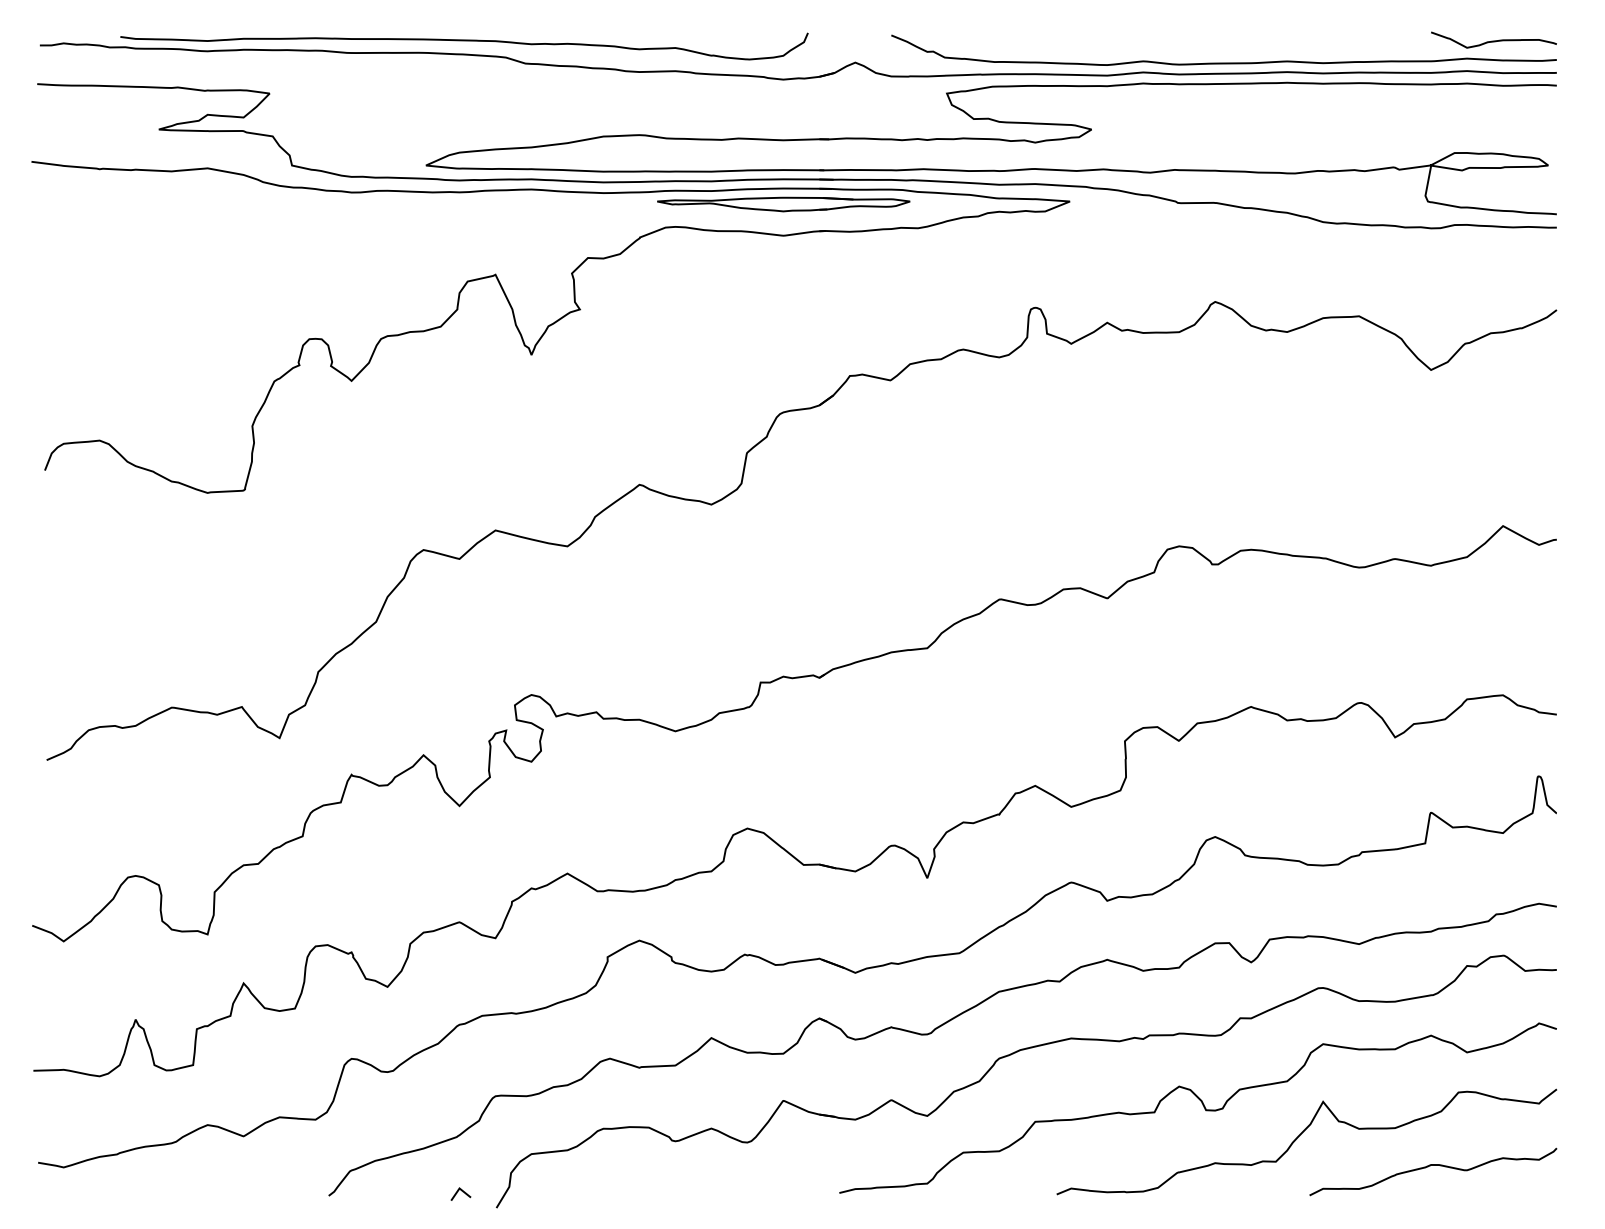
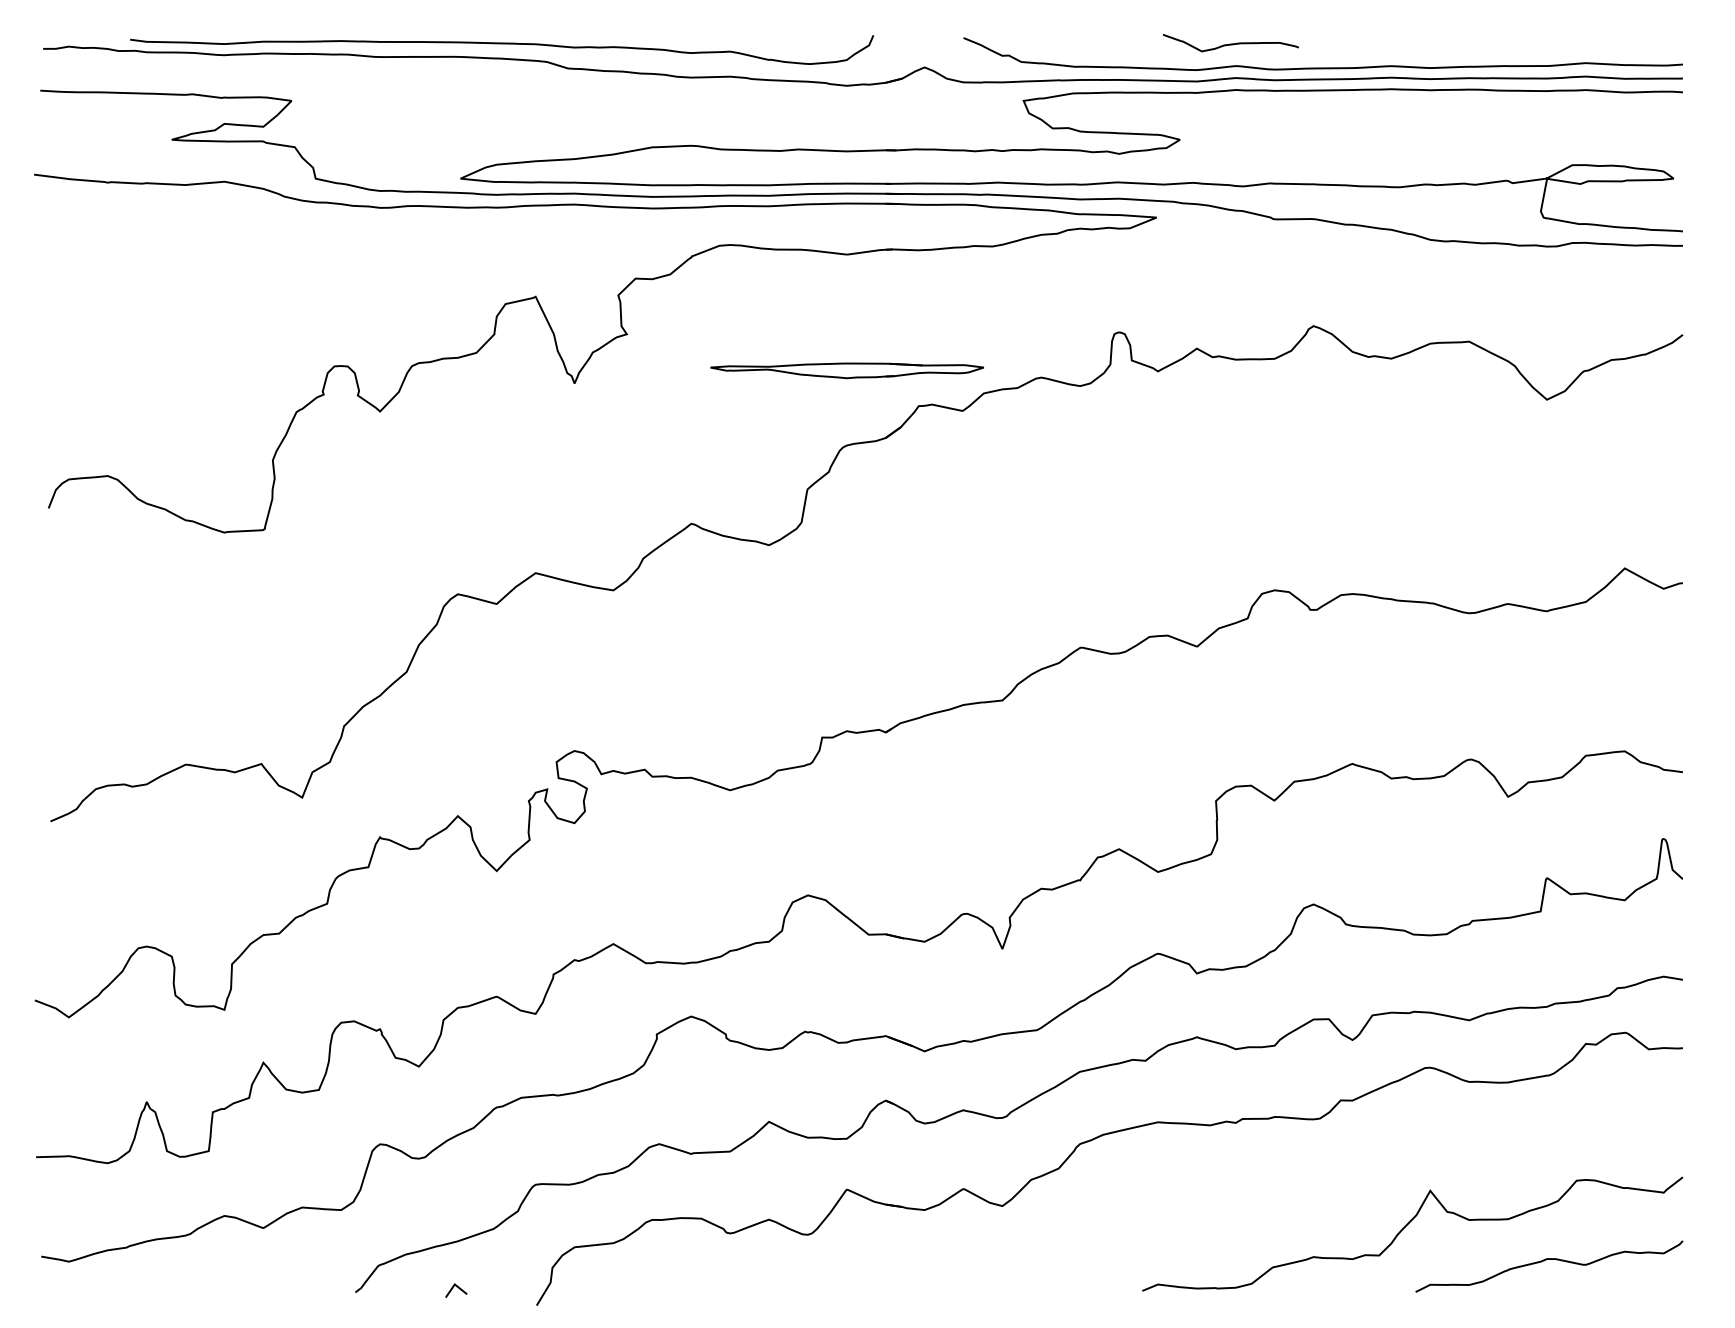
curve: (1493, 40) -> (1230, 43), moved
part: (783, 204) -> (846, 370), moved
curve: (1203, 1106) -> (1300, 1195), removed
line: (462, 1192) -> (458, 1288), moved

